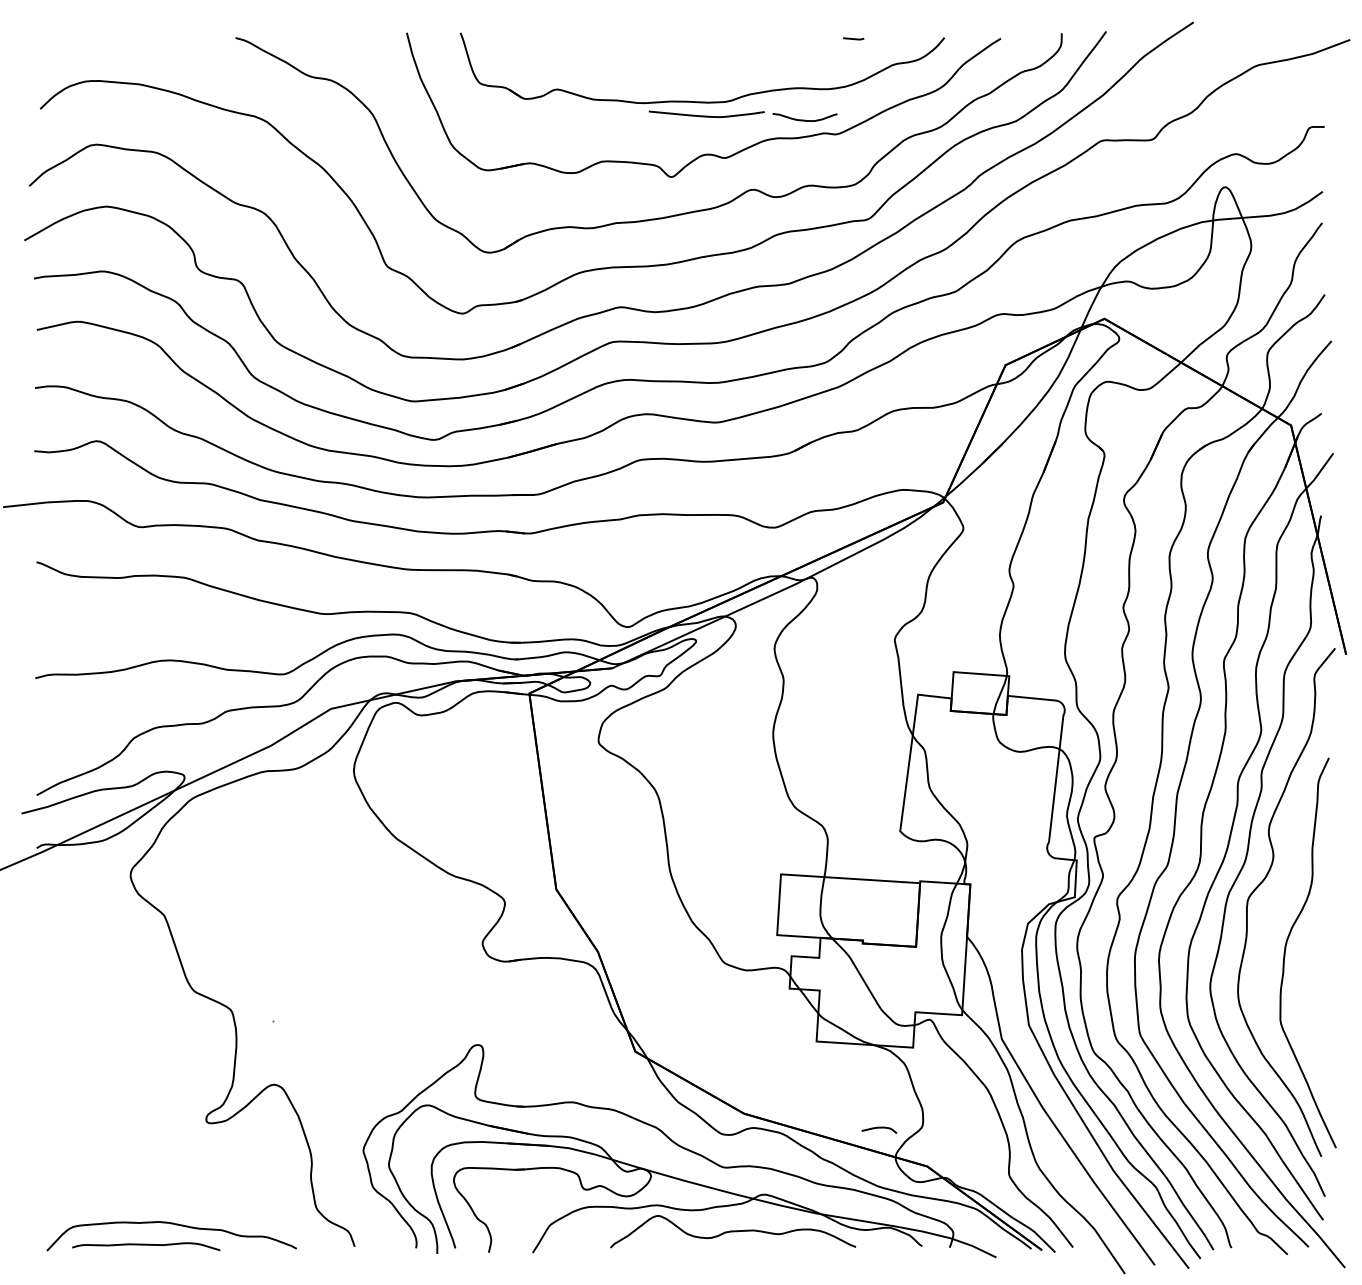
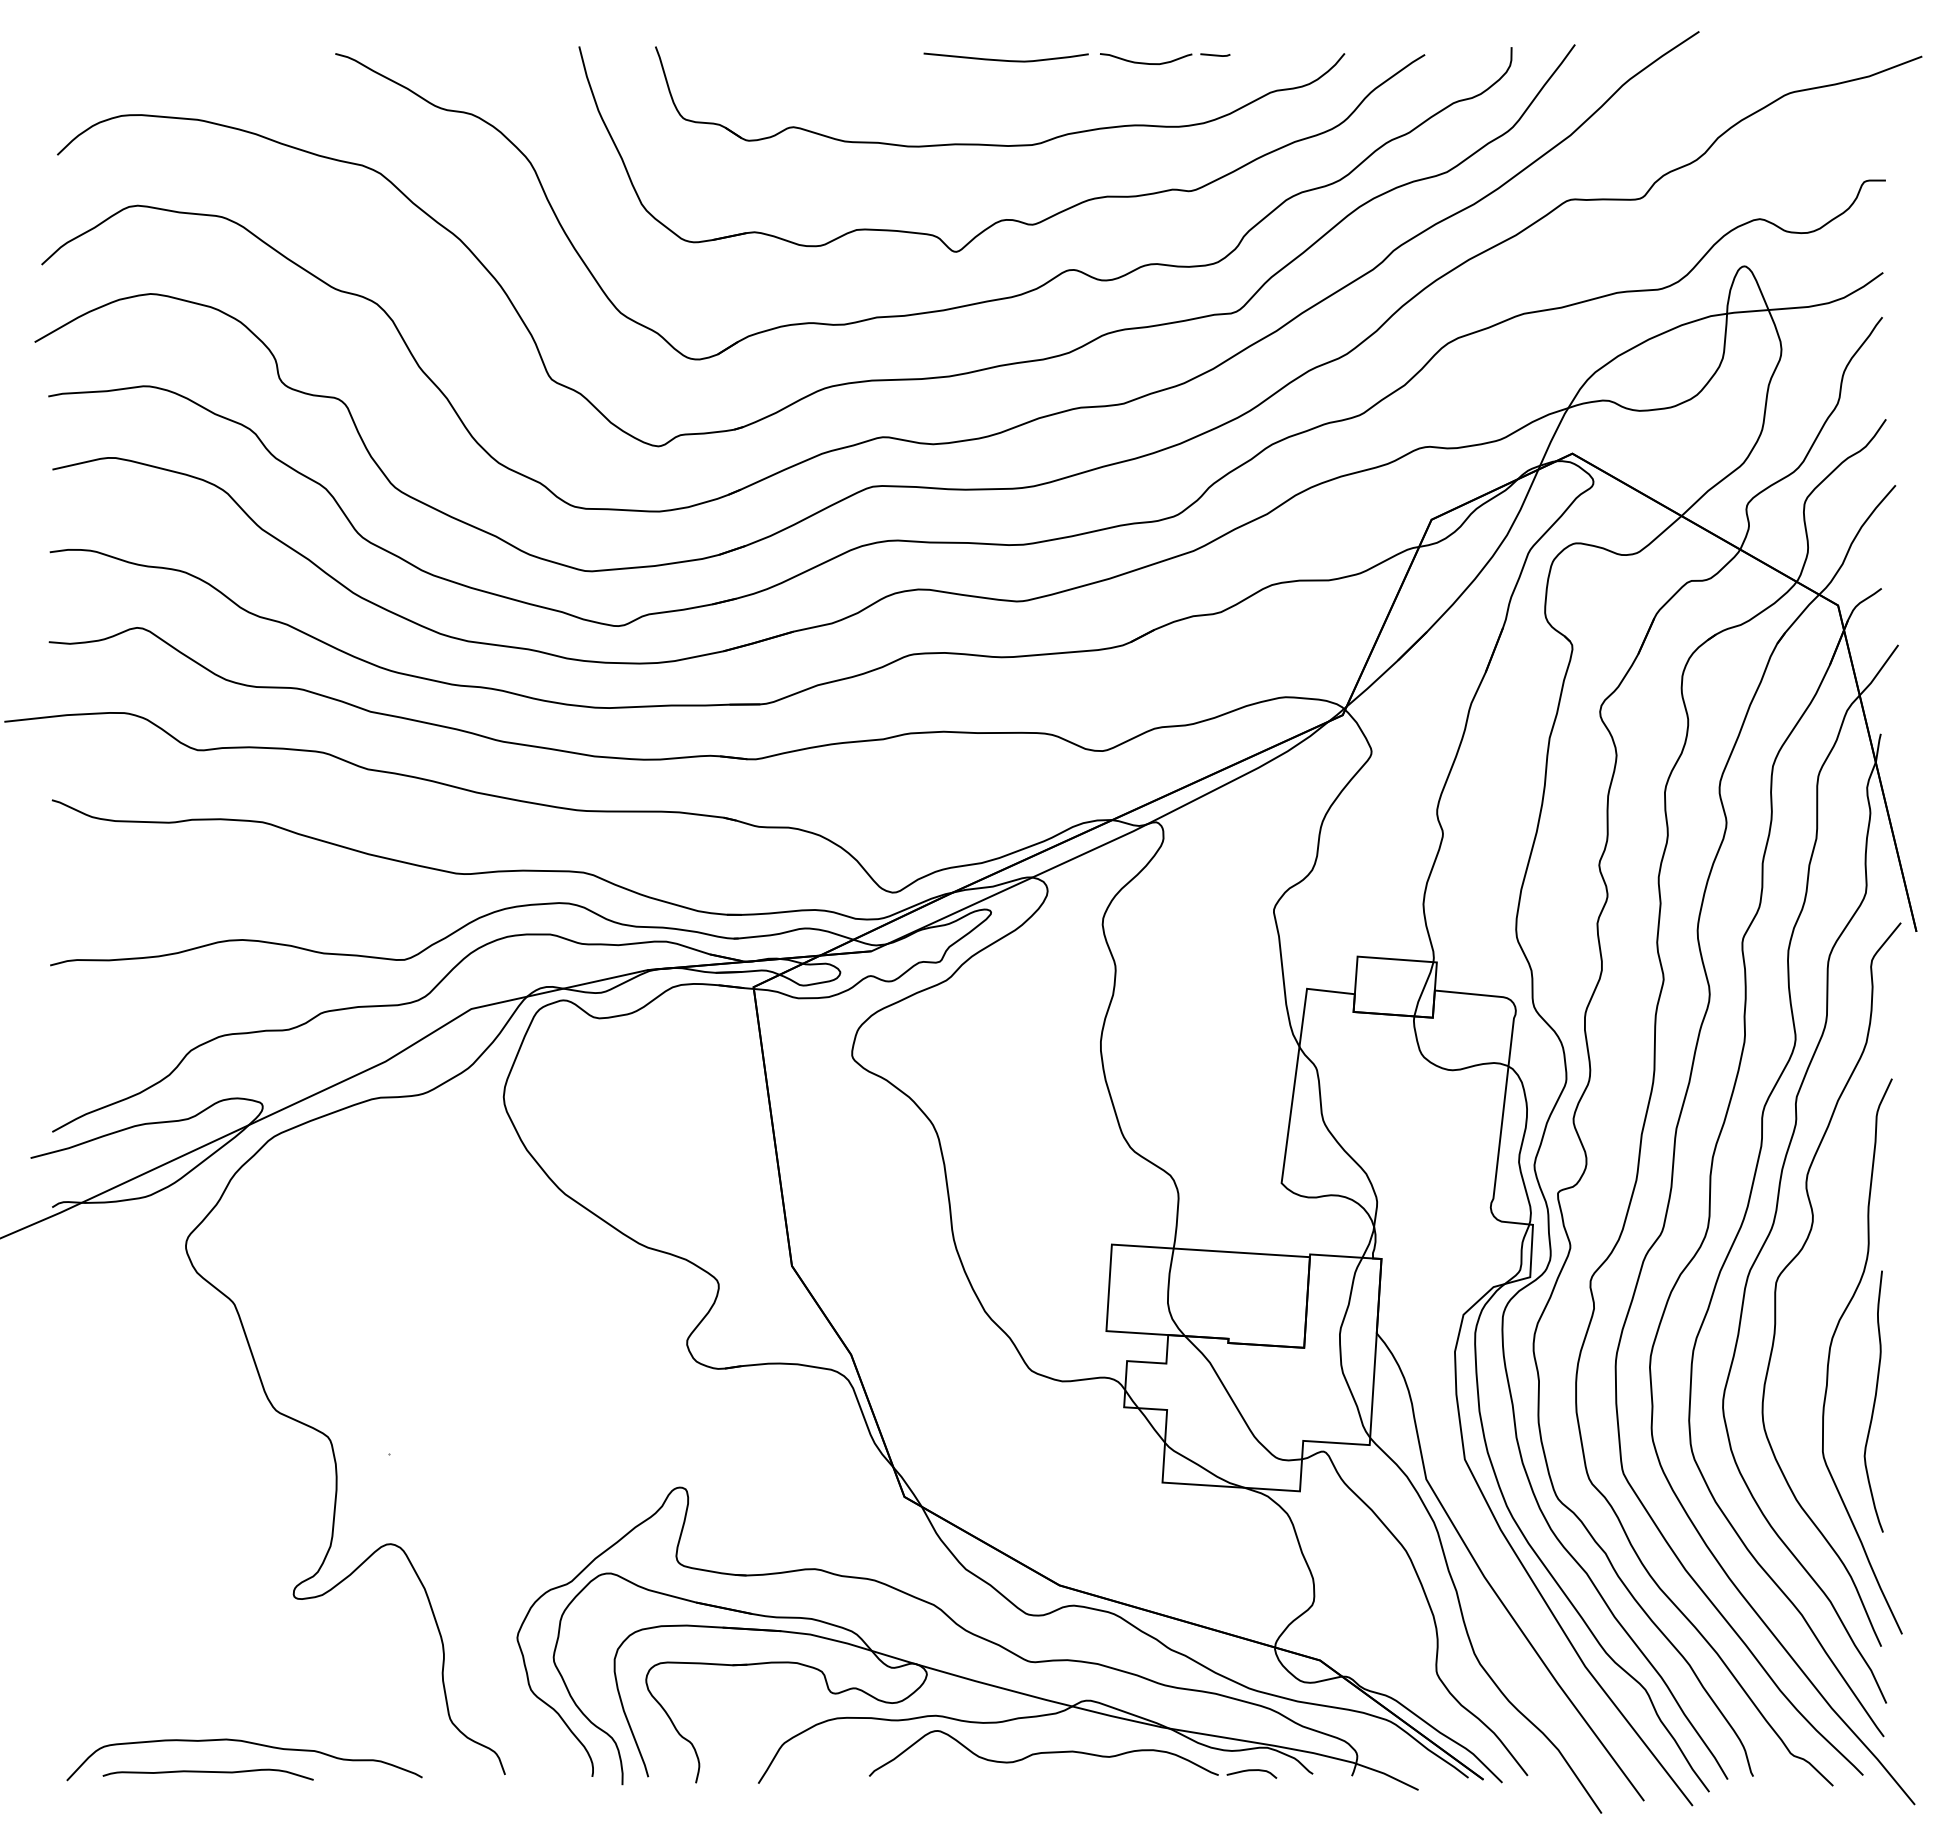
curve: (706, 115) -> (1005, 59), moved
curve: (805, 119) -> (1146, 62), moved
curve: (1315, 984) -> (1873, 1401), added
curve: (879, 1128) -> (1251, 1771), moved

